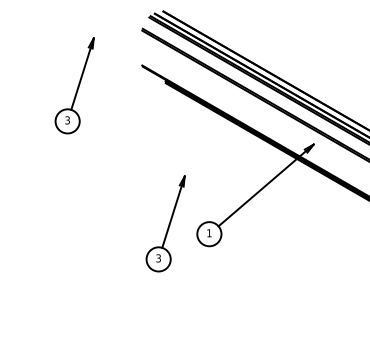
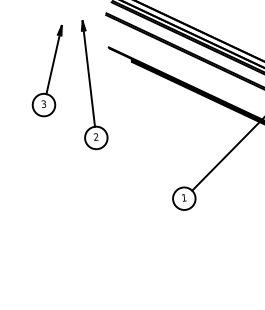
part: (120, 104) -> (91, 85), added
part: (165, 223) -> (142, 192), removed

